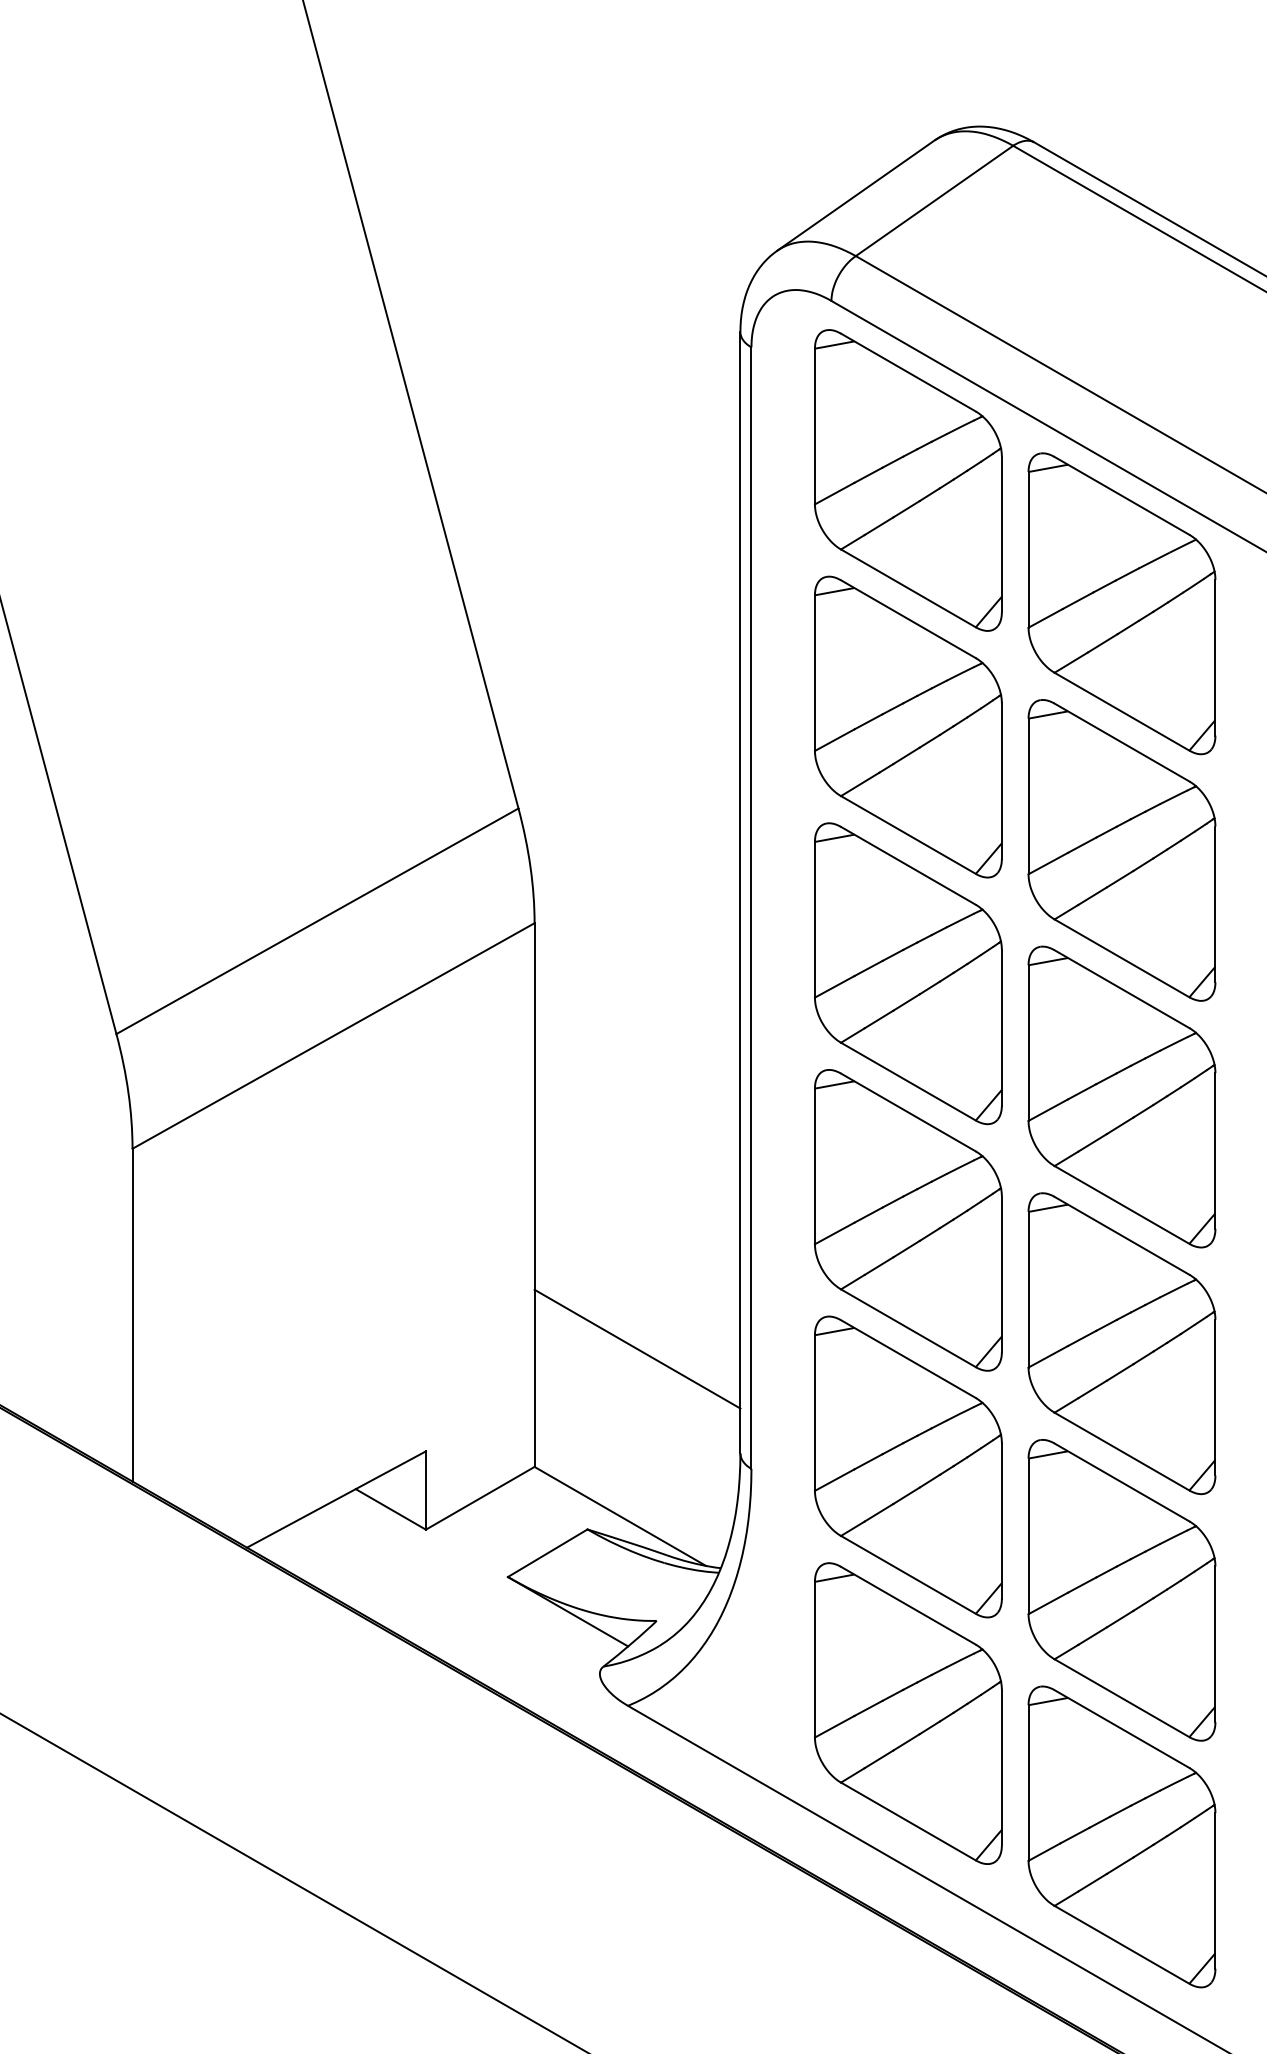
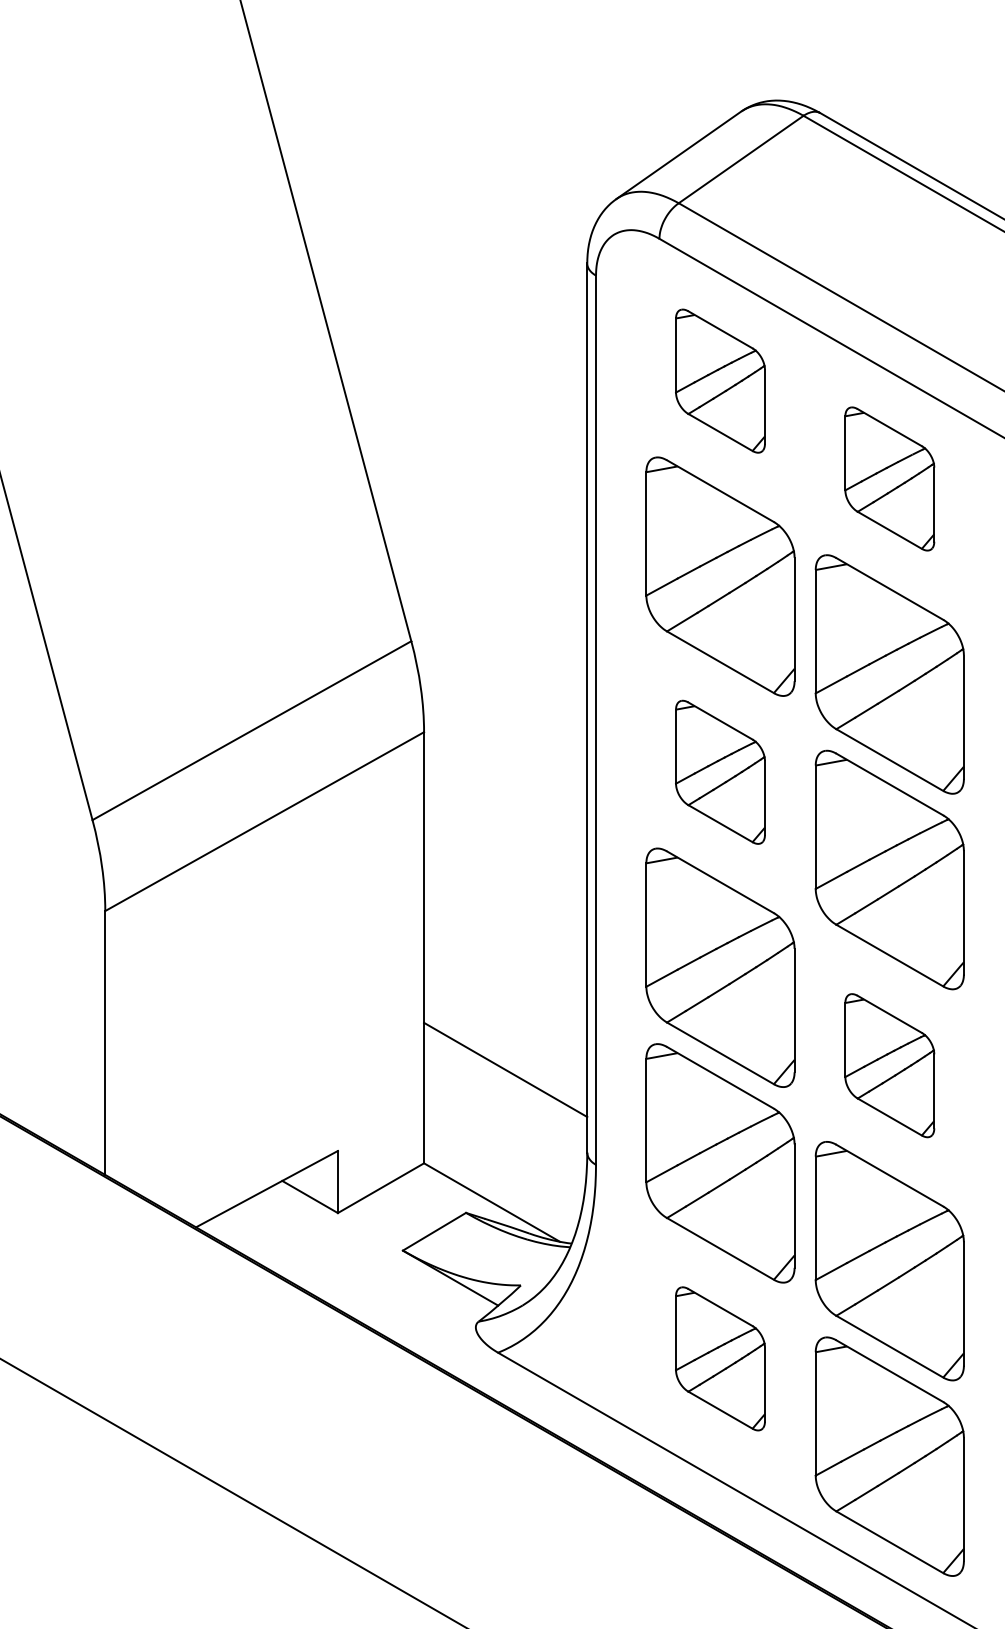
part: (908, 480) -> (720, 381), size x0.6
part: (1121, 603) -> (889, 478), size x0.6
part: (908, 973) -> (720, 772), size x0.6
part: (1121, 1343) -> (889, 1065), size x0.6
part: (908, 1713) -> (720, 1358), size x0.6

